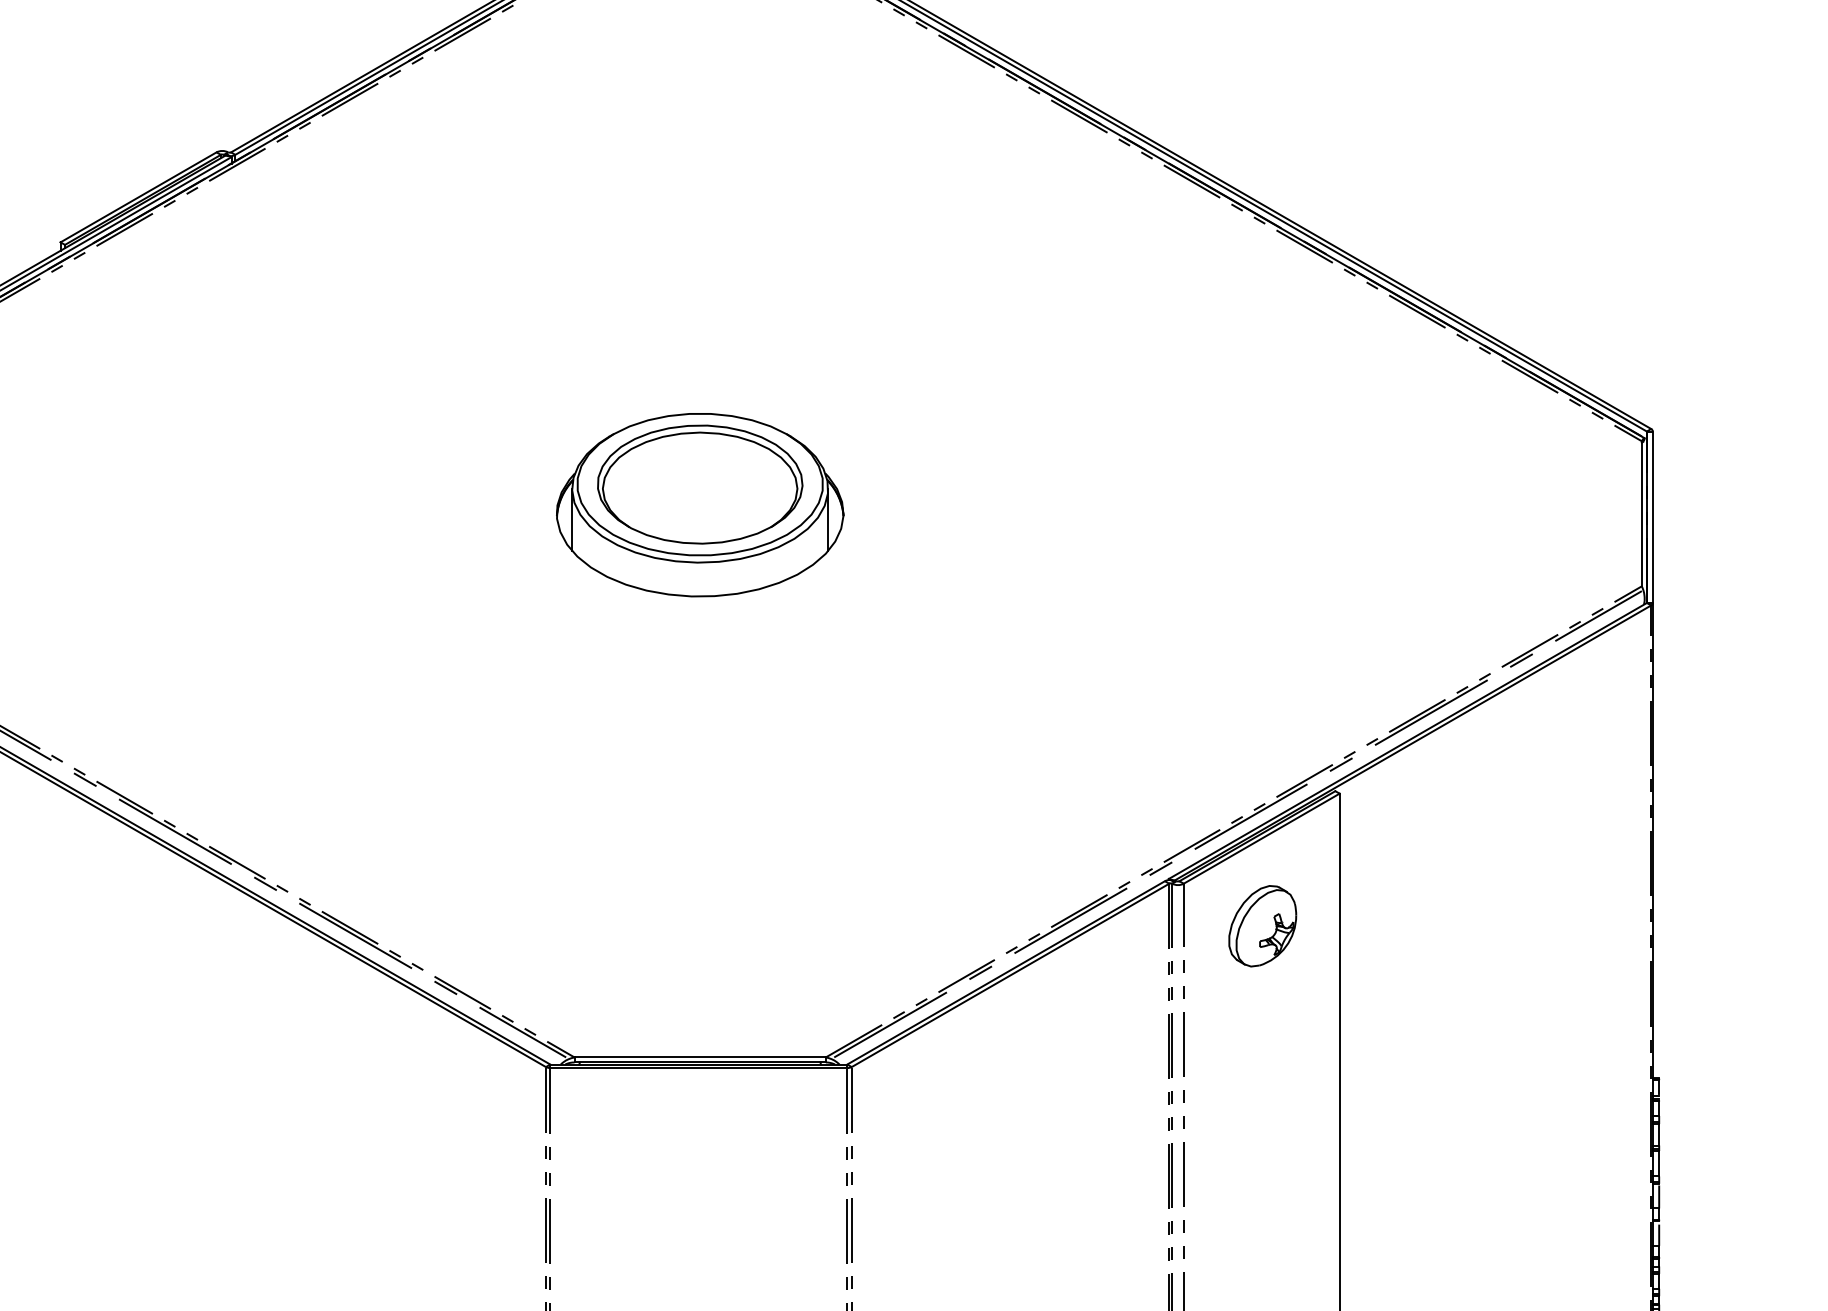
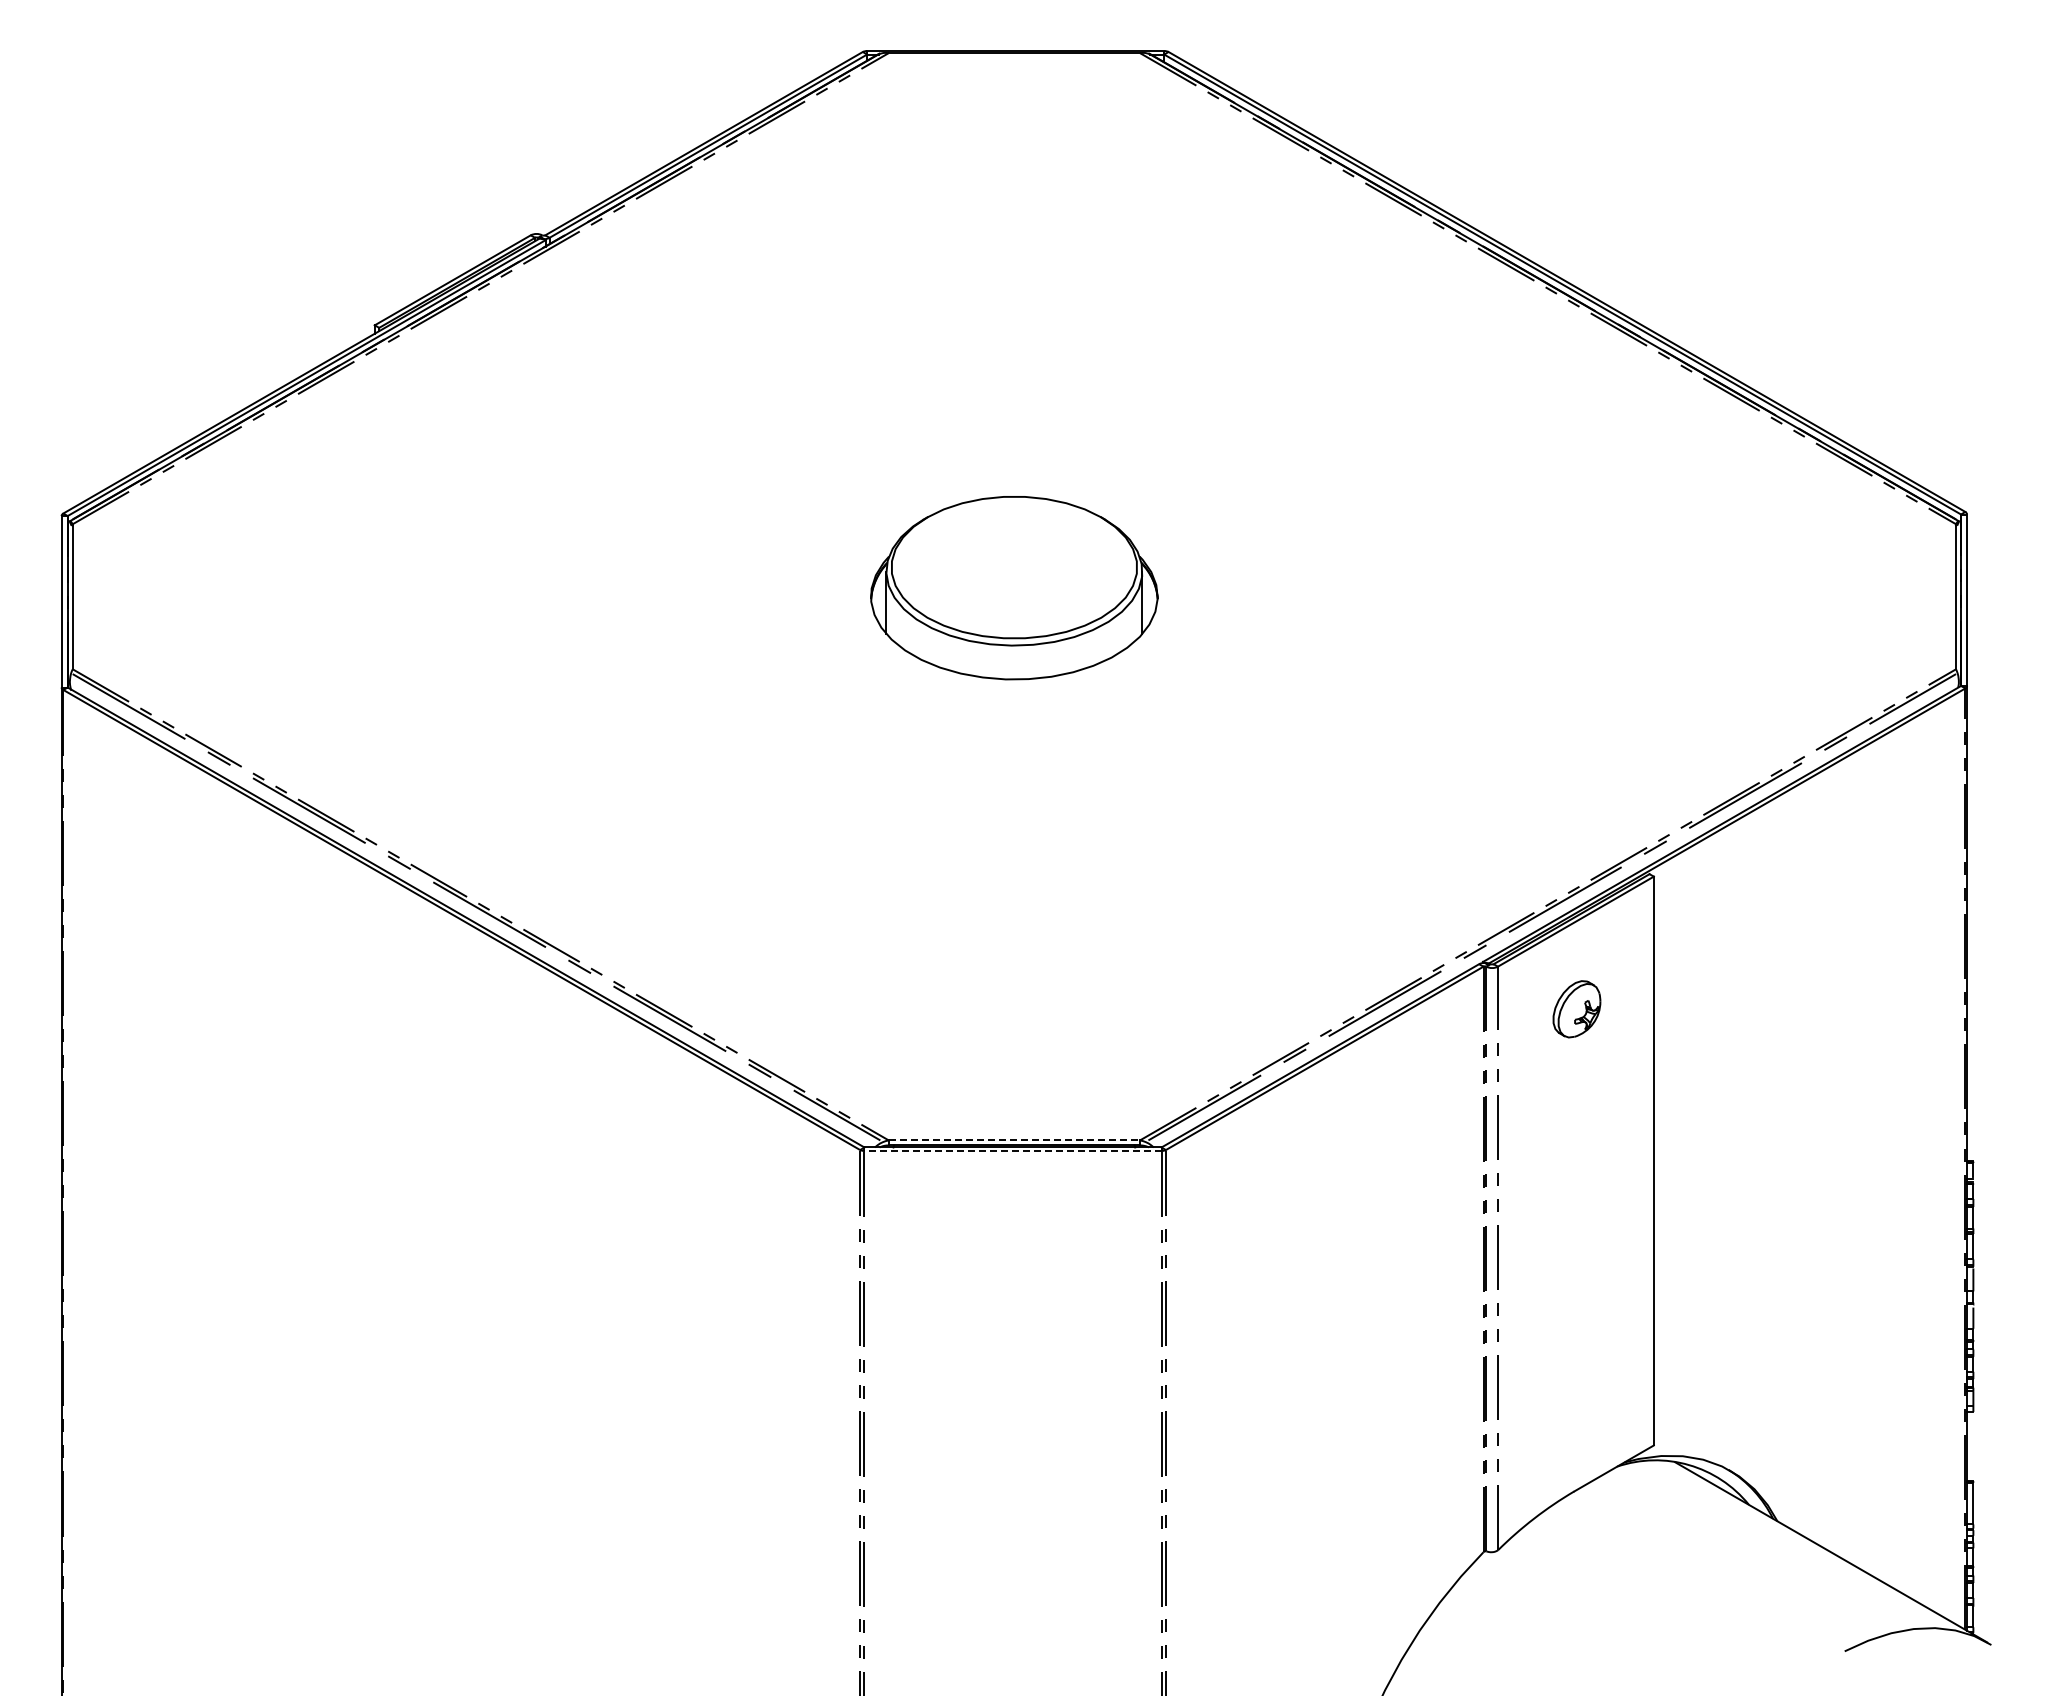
part: (700, 484) -> (1014, 567), removed
part: (1262, 926) -> (1576, 1009), size x0.7
line: (700, 1057) -> (1014, 1140), solid -> dashed
line: (699, 1068) -> (1013, 1151), solid -> dashed

